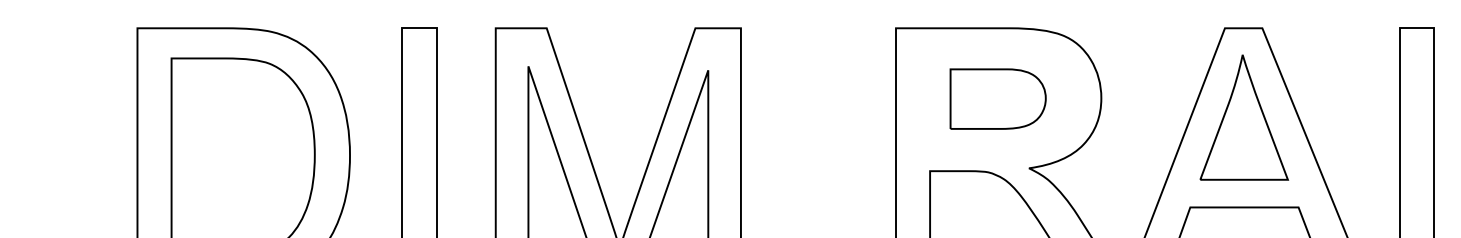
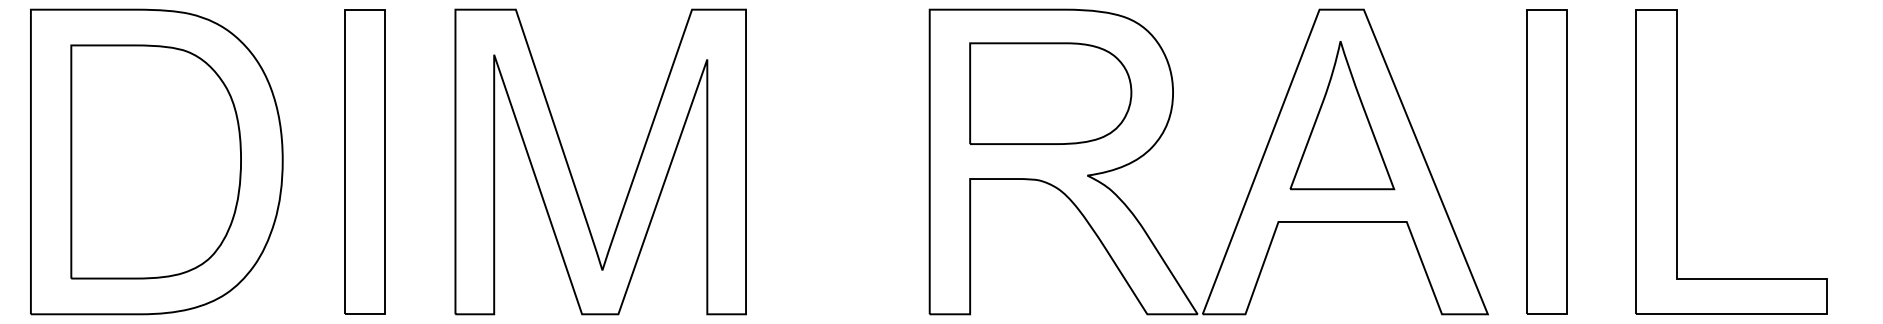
part: (997, 99) -> (1050, 93), size x1.43

